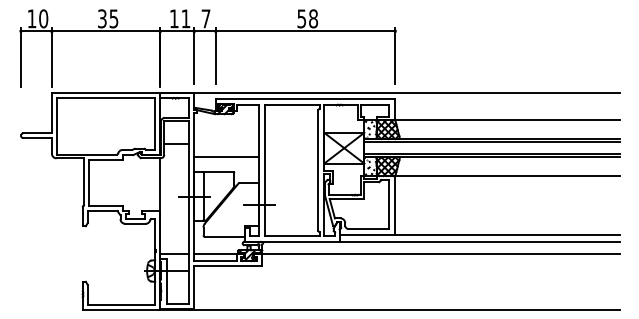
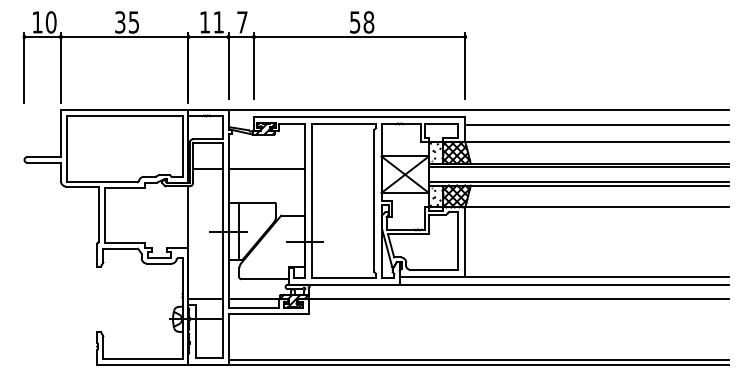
line: (507, 106) -> (597, 125), added
line: (226, 157) -> (266, 169), moved
line: (406, 305) -> (478, 359), added

